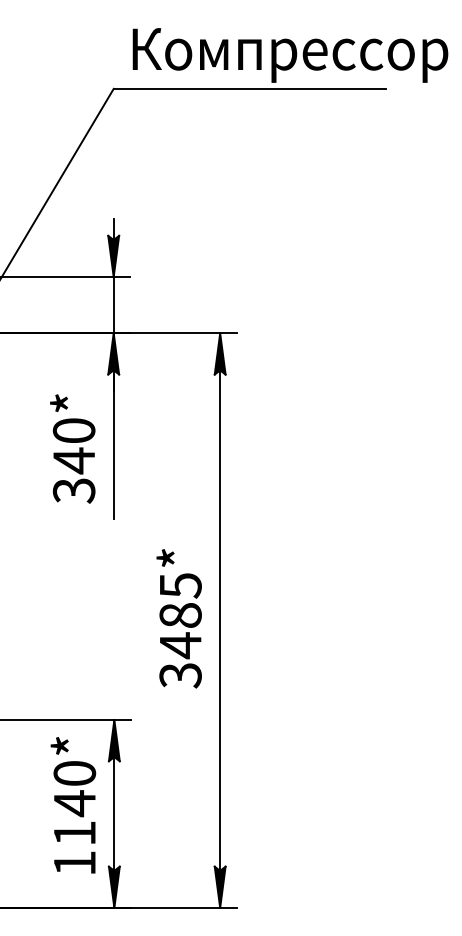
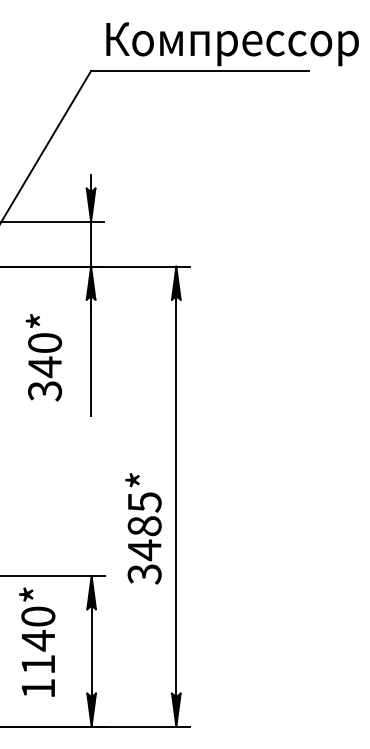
text: (72, 448) -> (43, 357), moved
text: (178, 618) -> (142, 528), moved
text: (73, 805) -> (37, 642), moved

